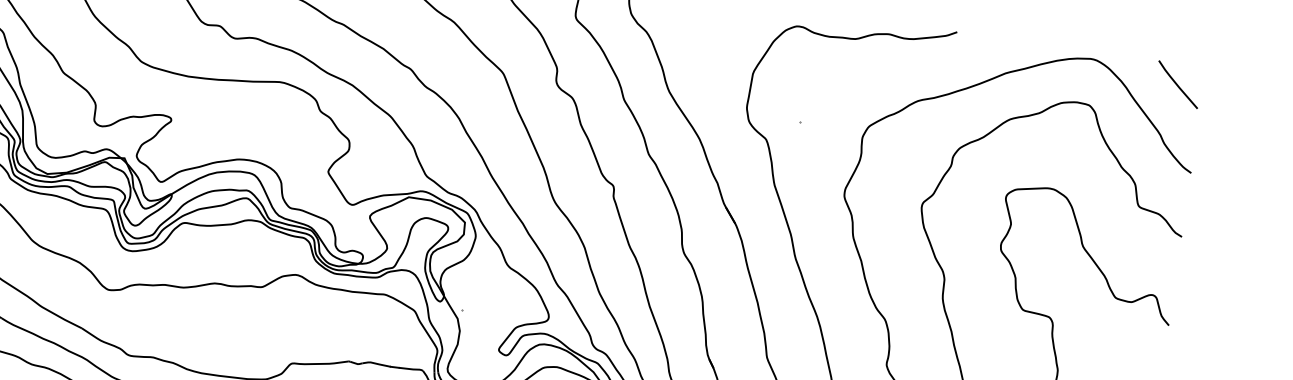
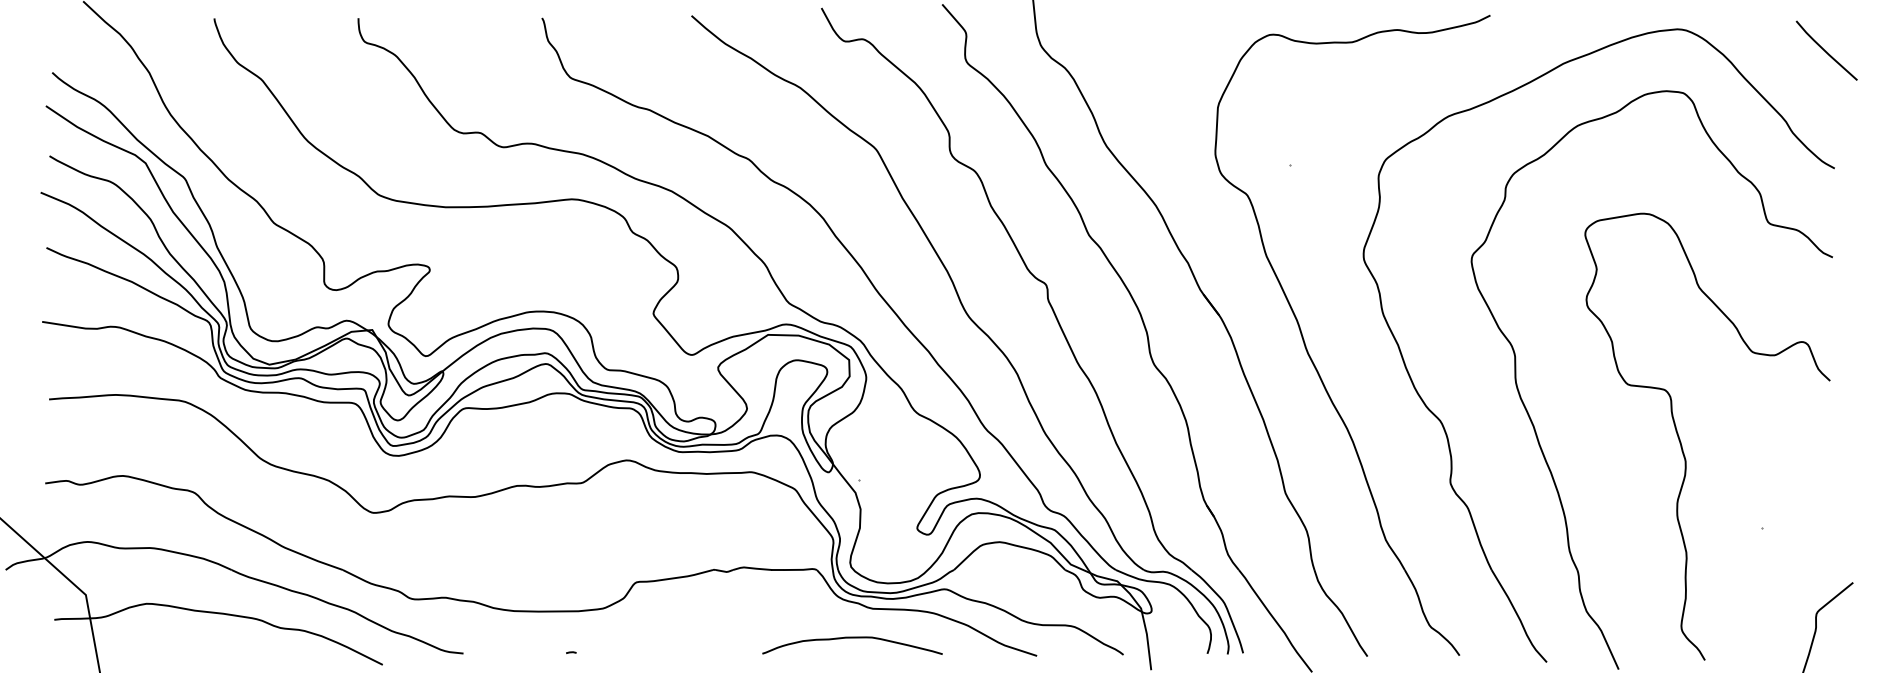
line: (1177, 84) -> (1825, 50), moved

